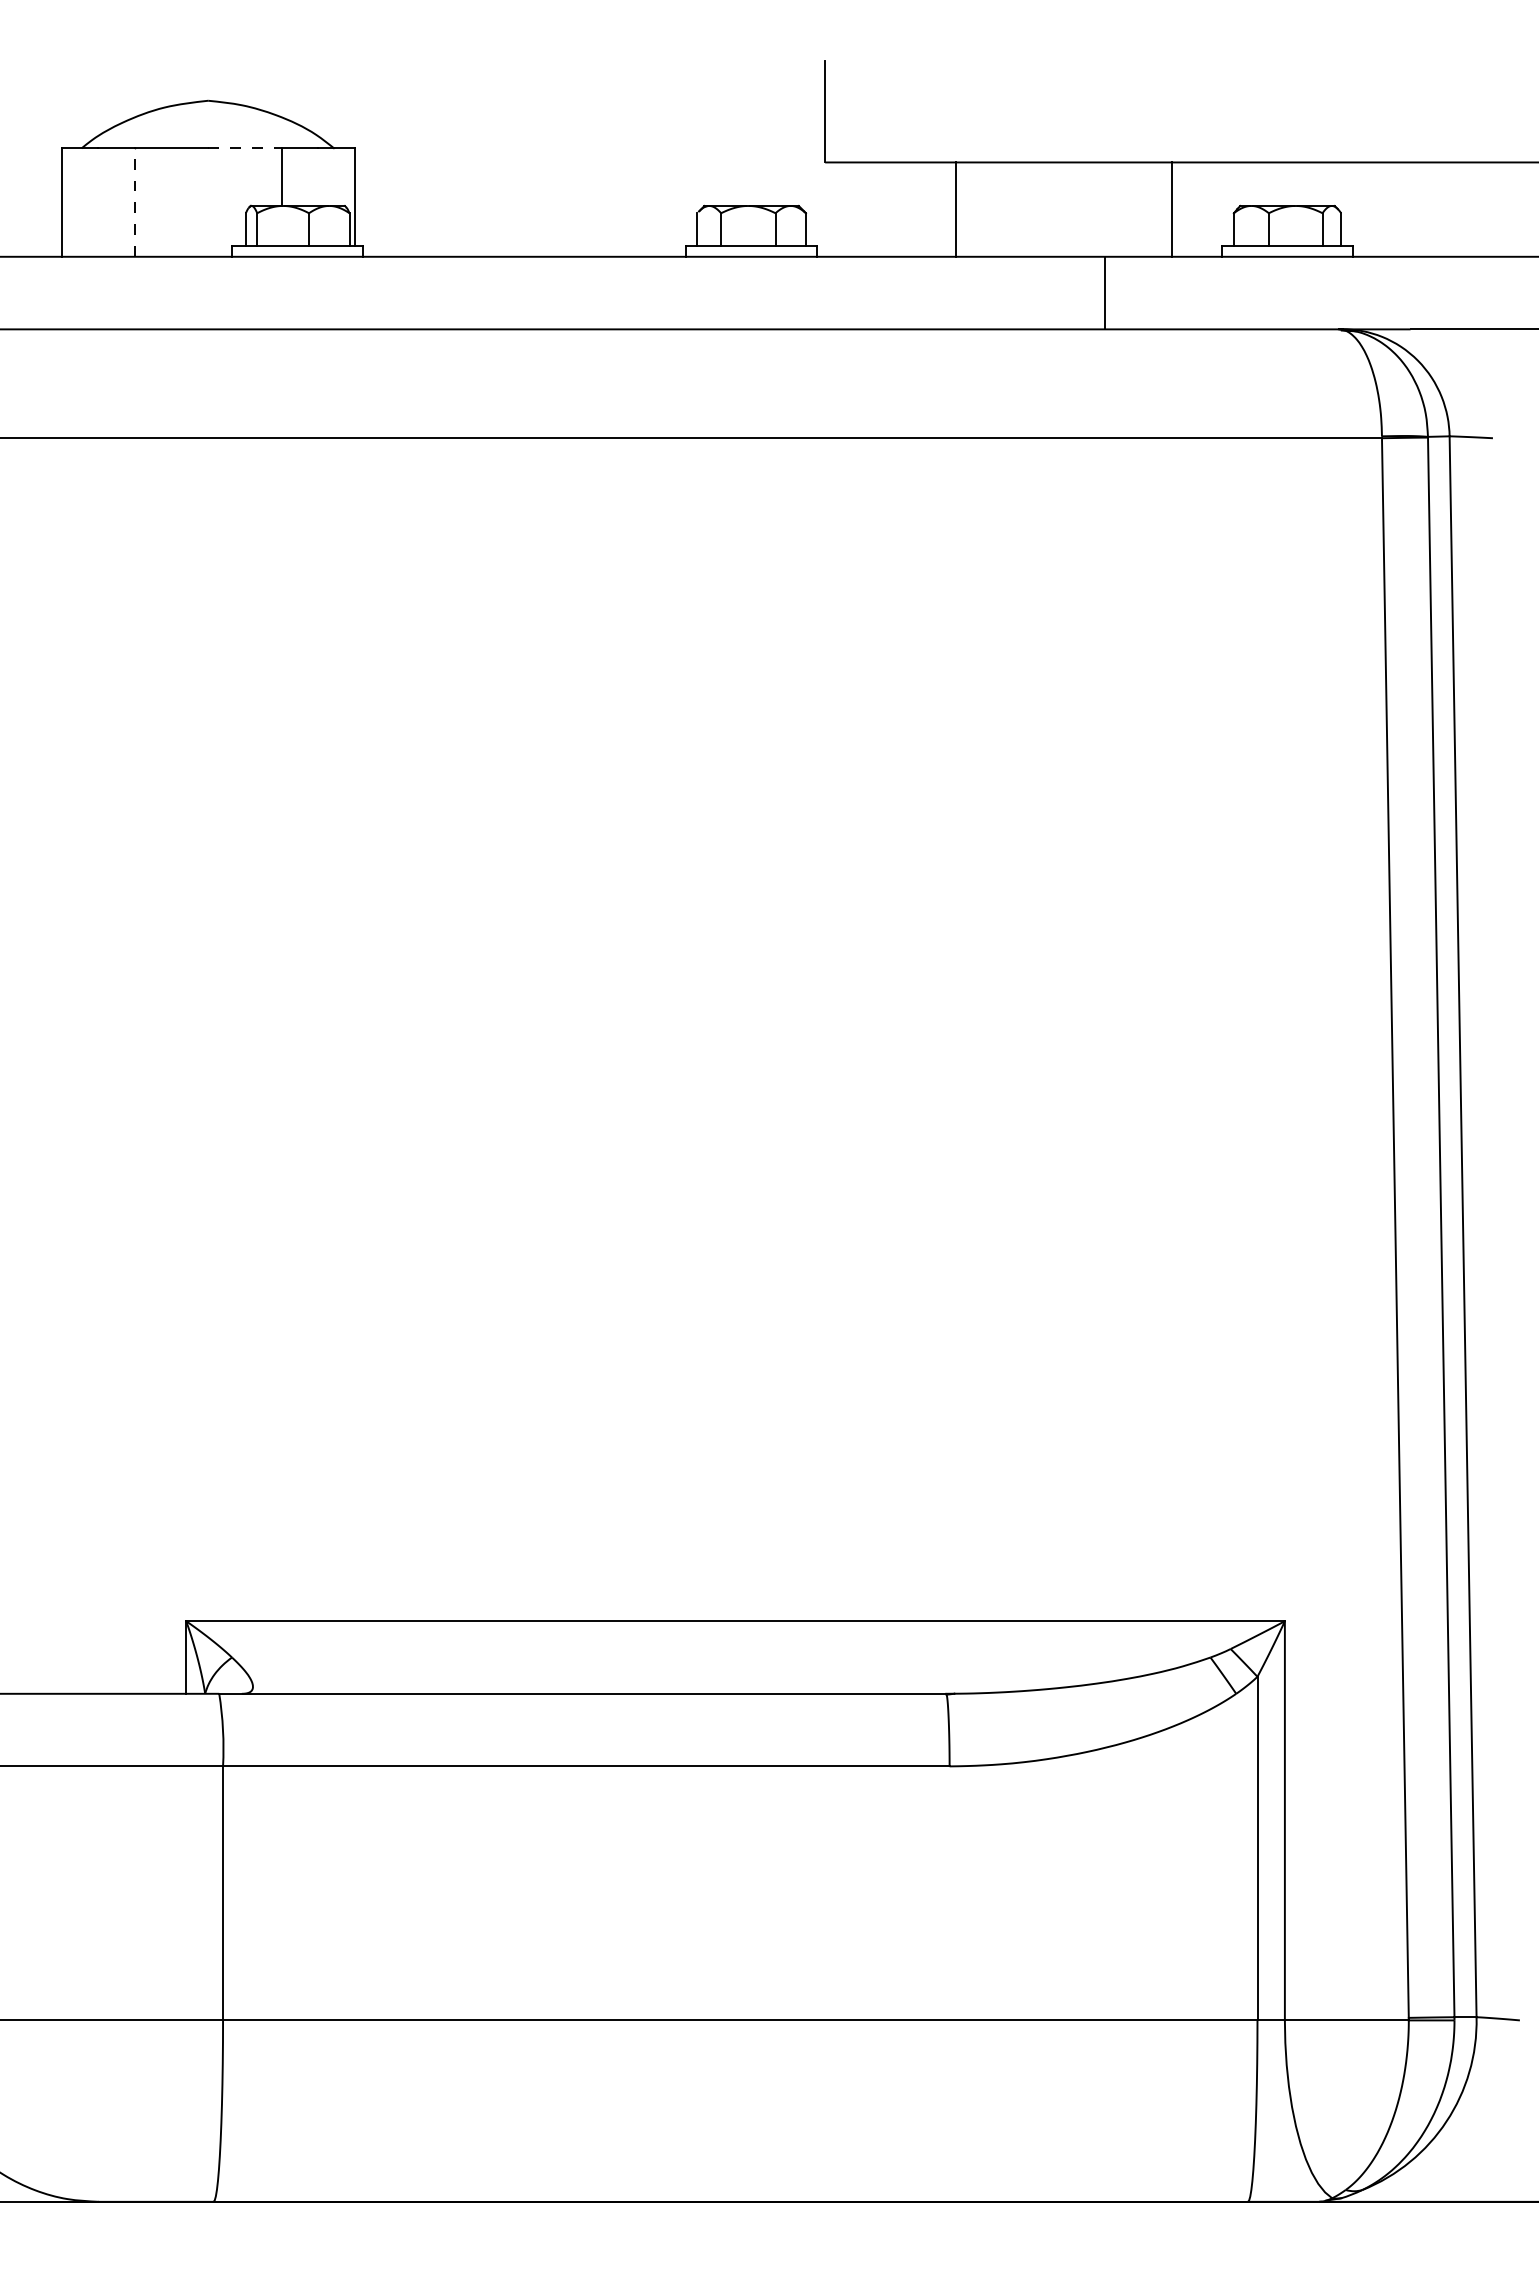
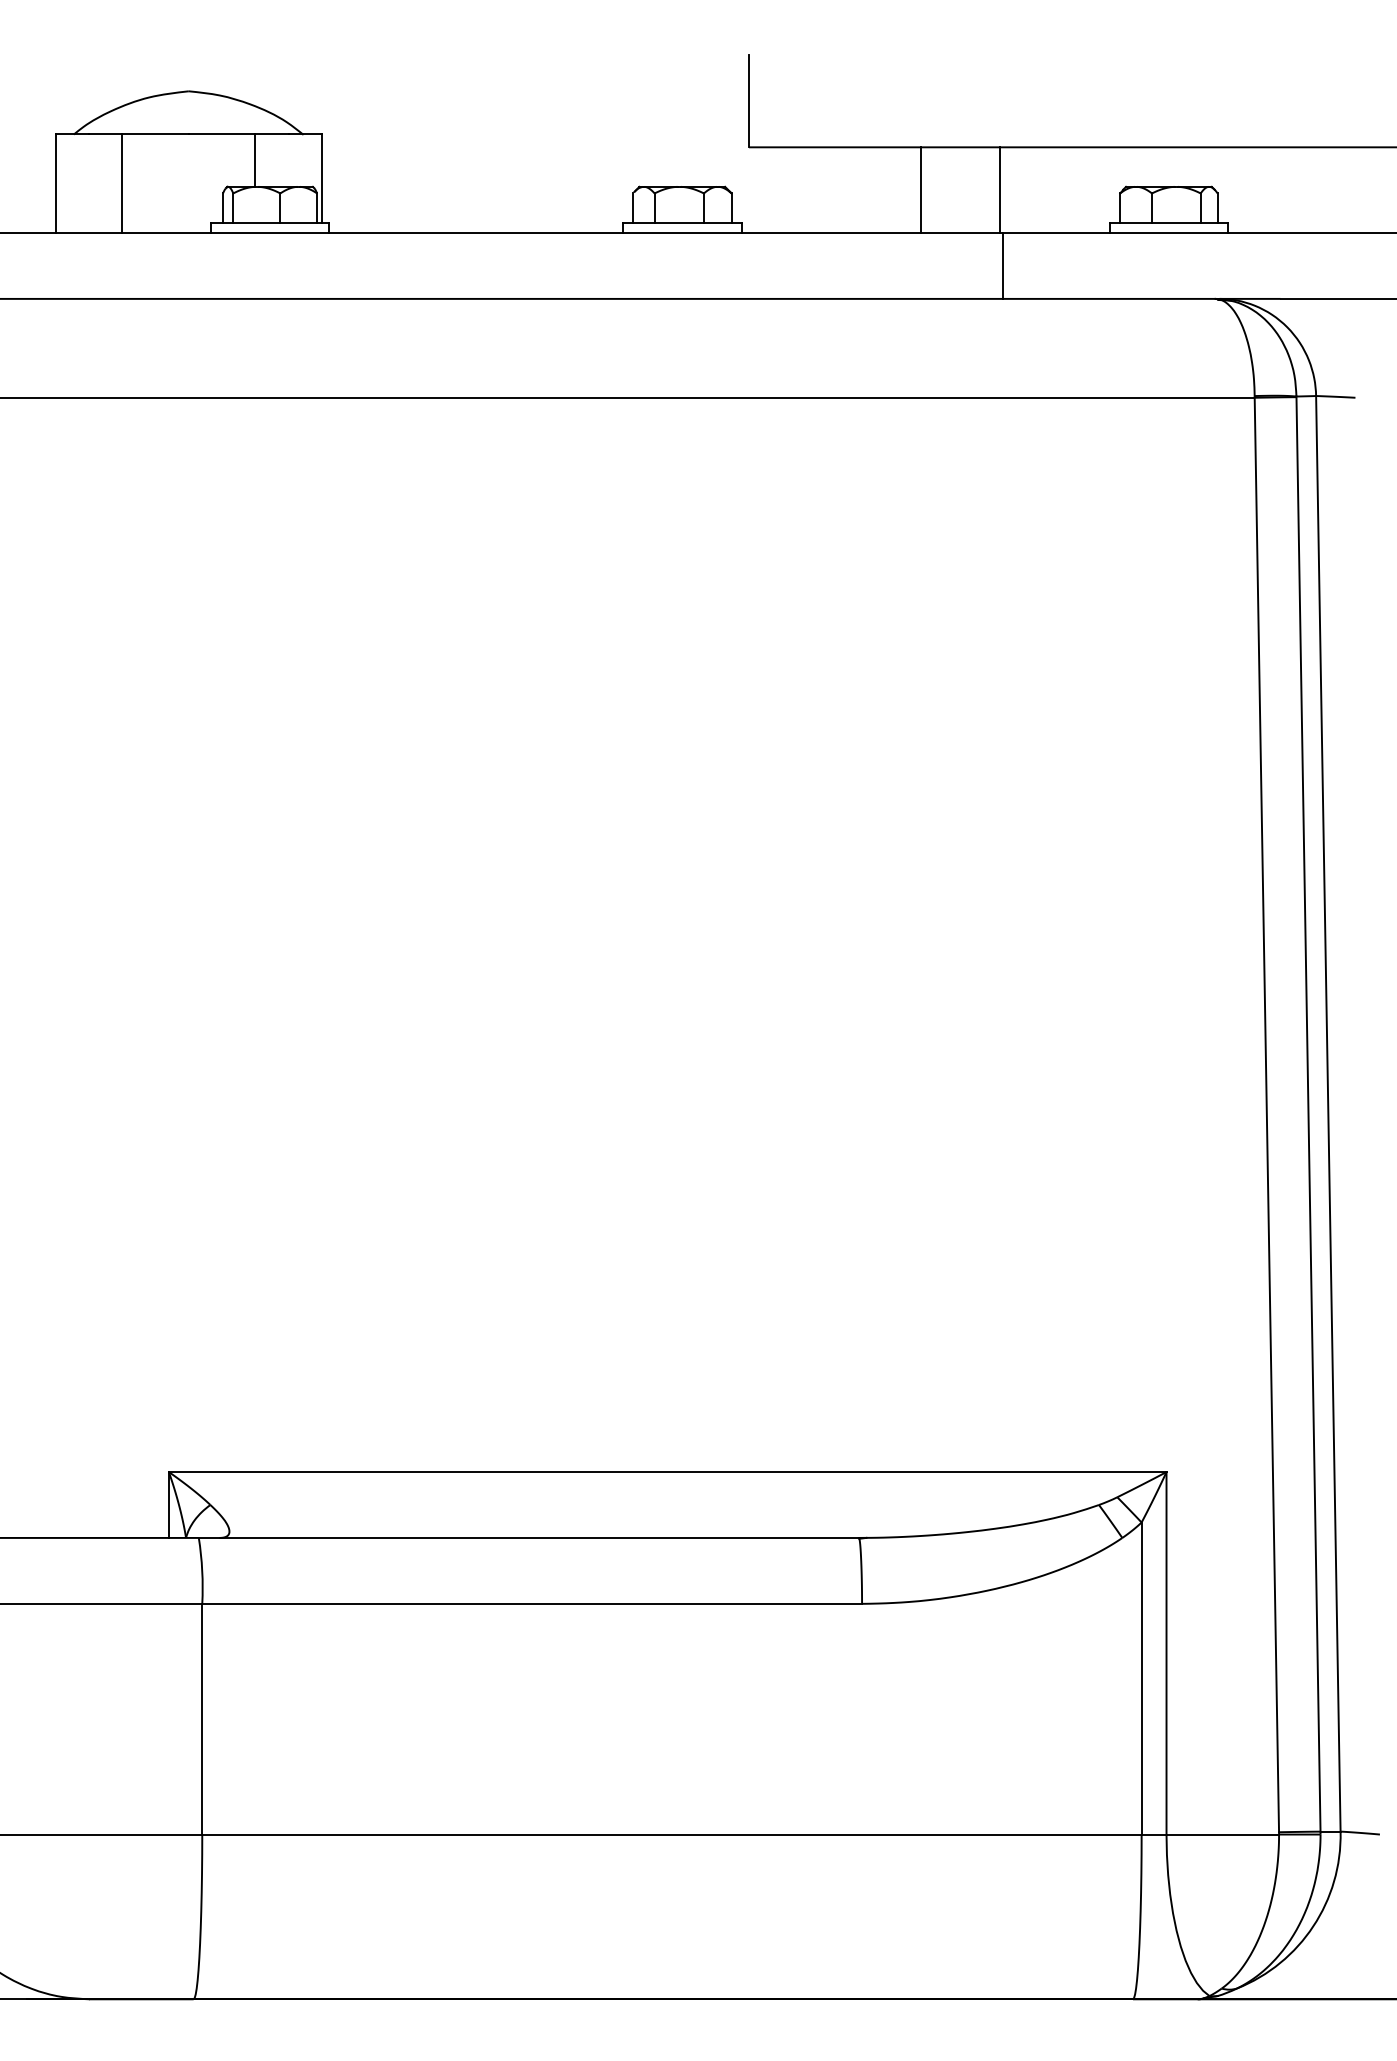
line: (244, 147) -> (221, 133), dashed -> solid
line: (134, 201) -> (121, 182), dashed -> solid
line: (956, 209) -> (920, 190), moved
line: (1172, 209) -> (999, 190), moved

